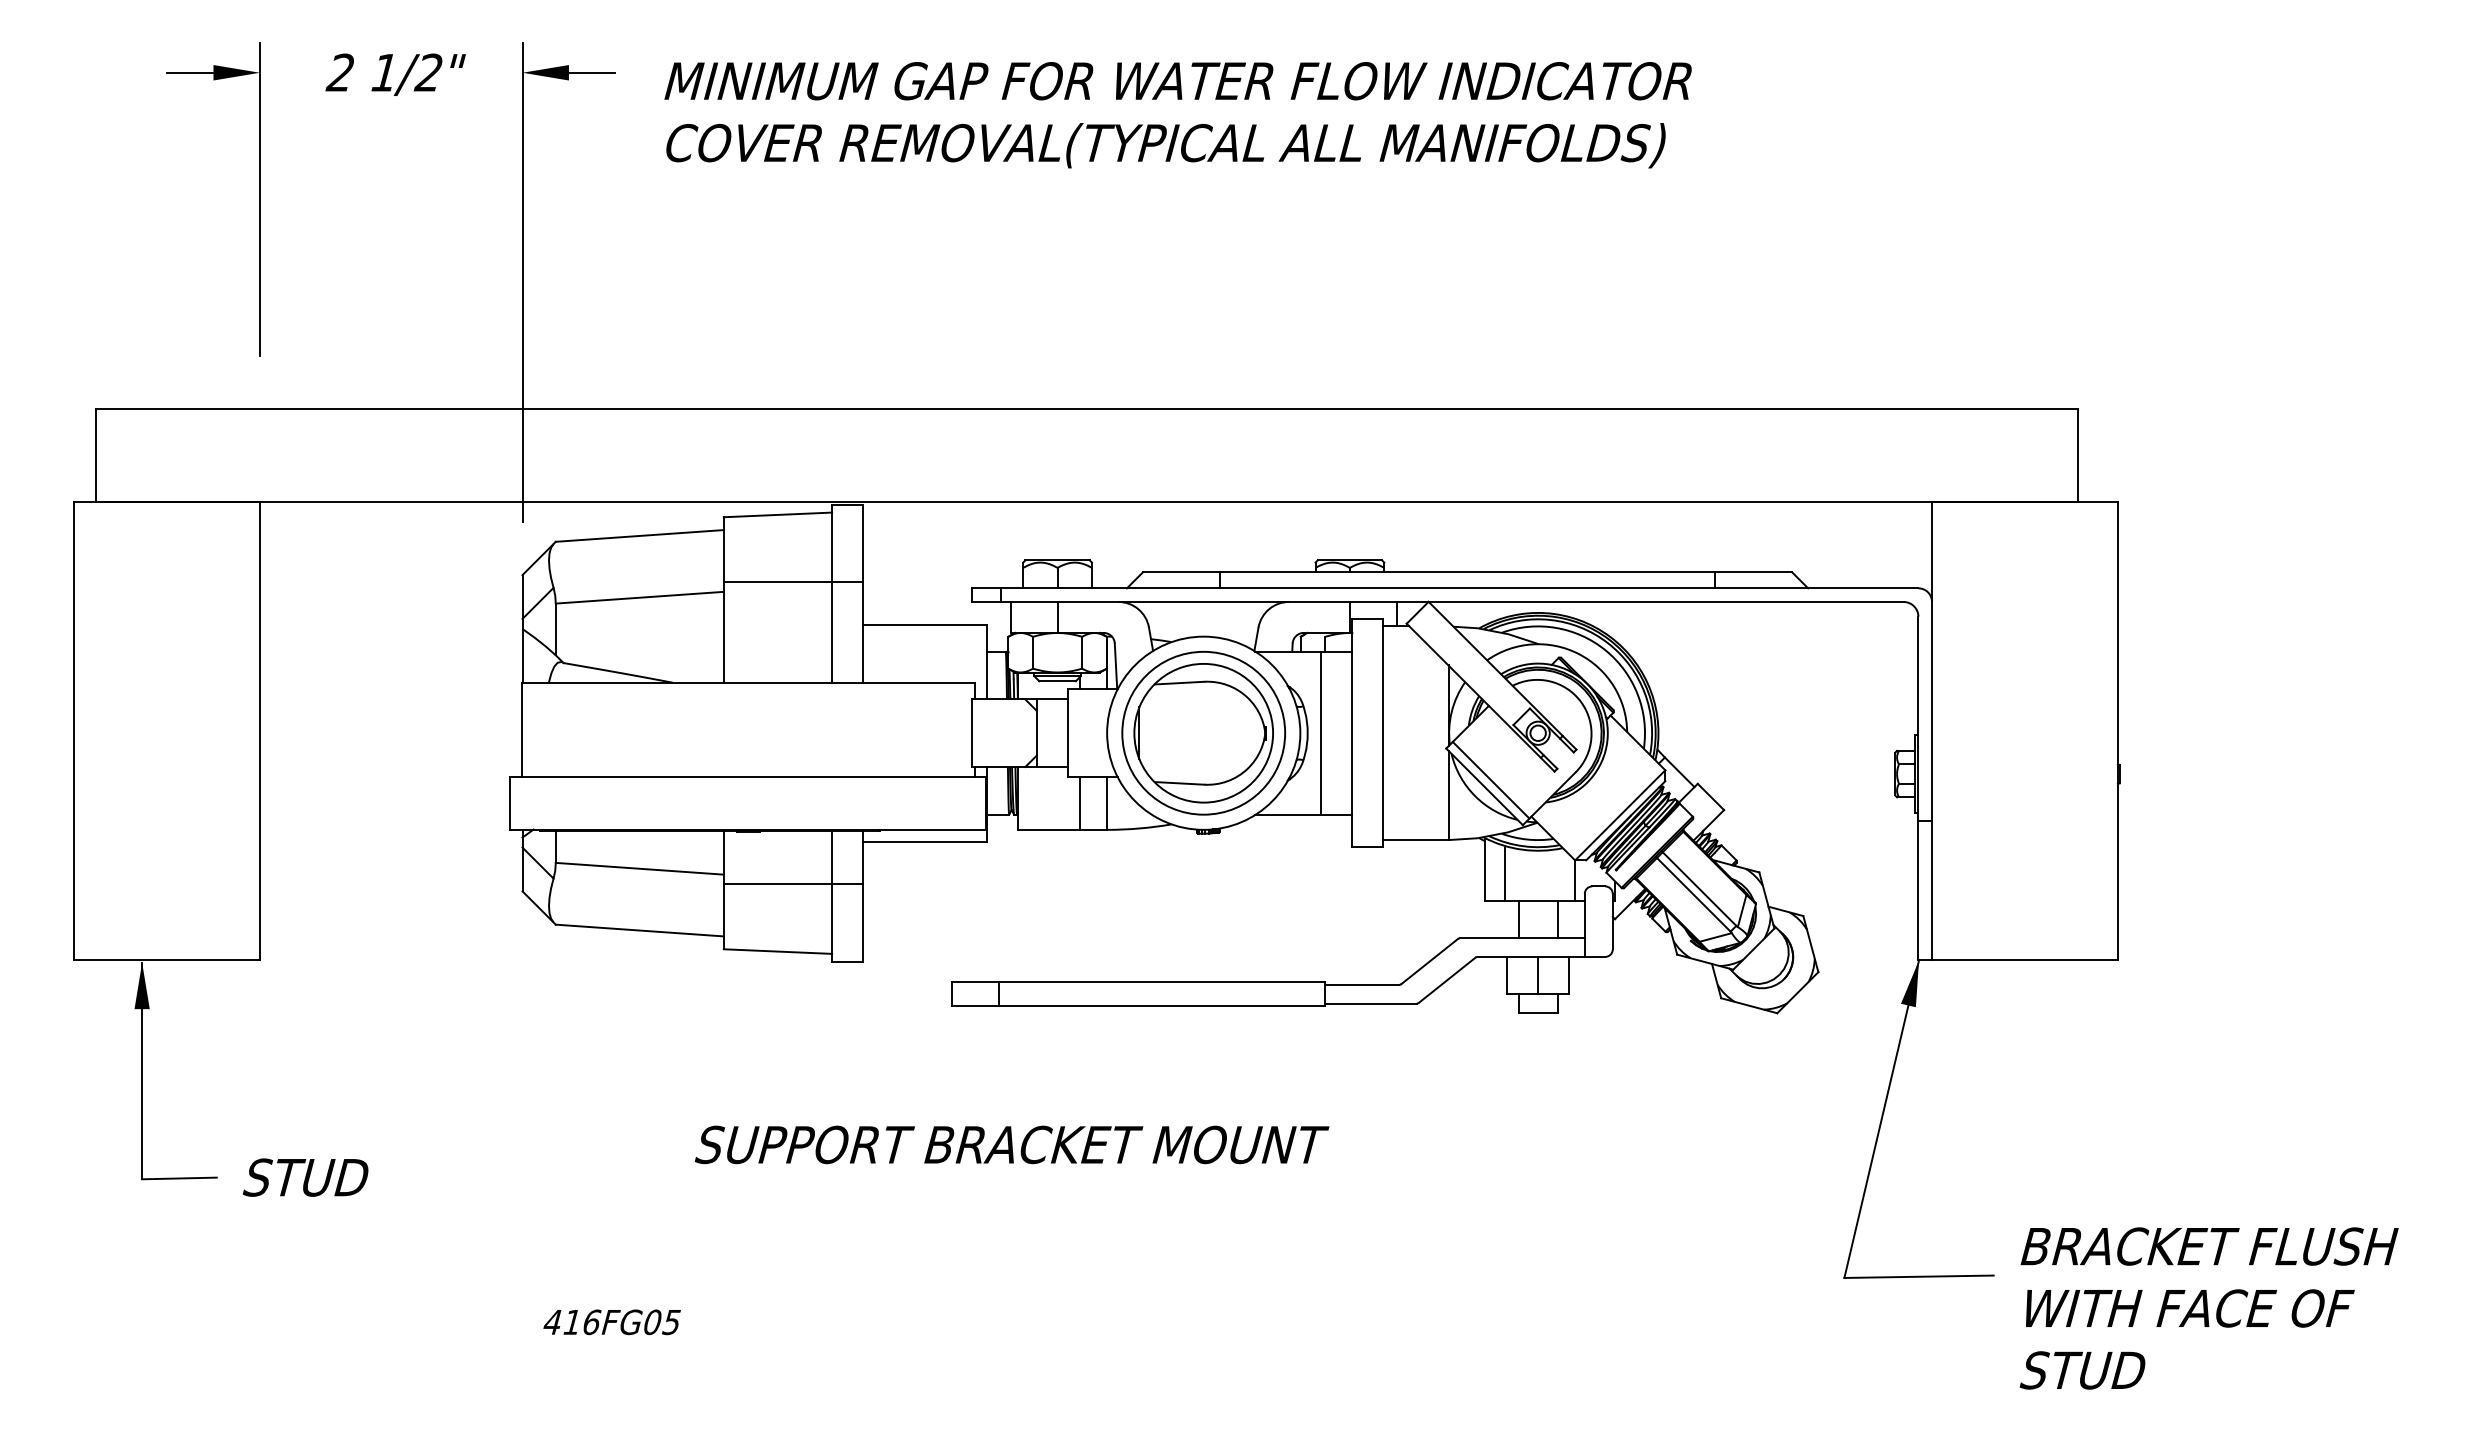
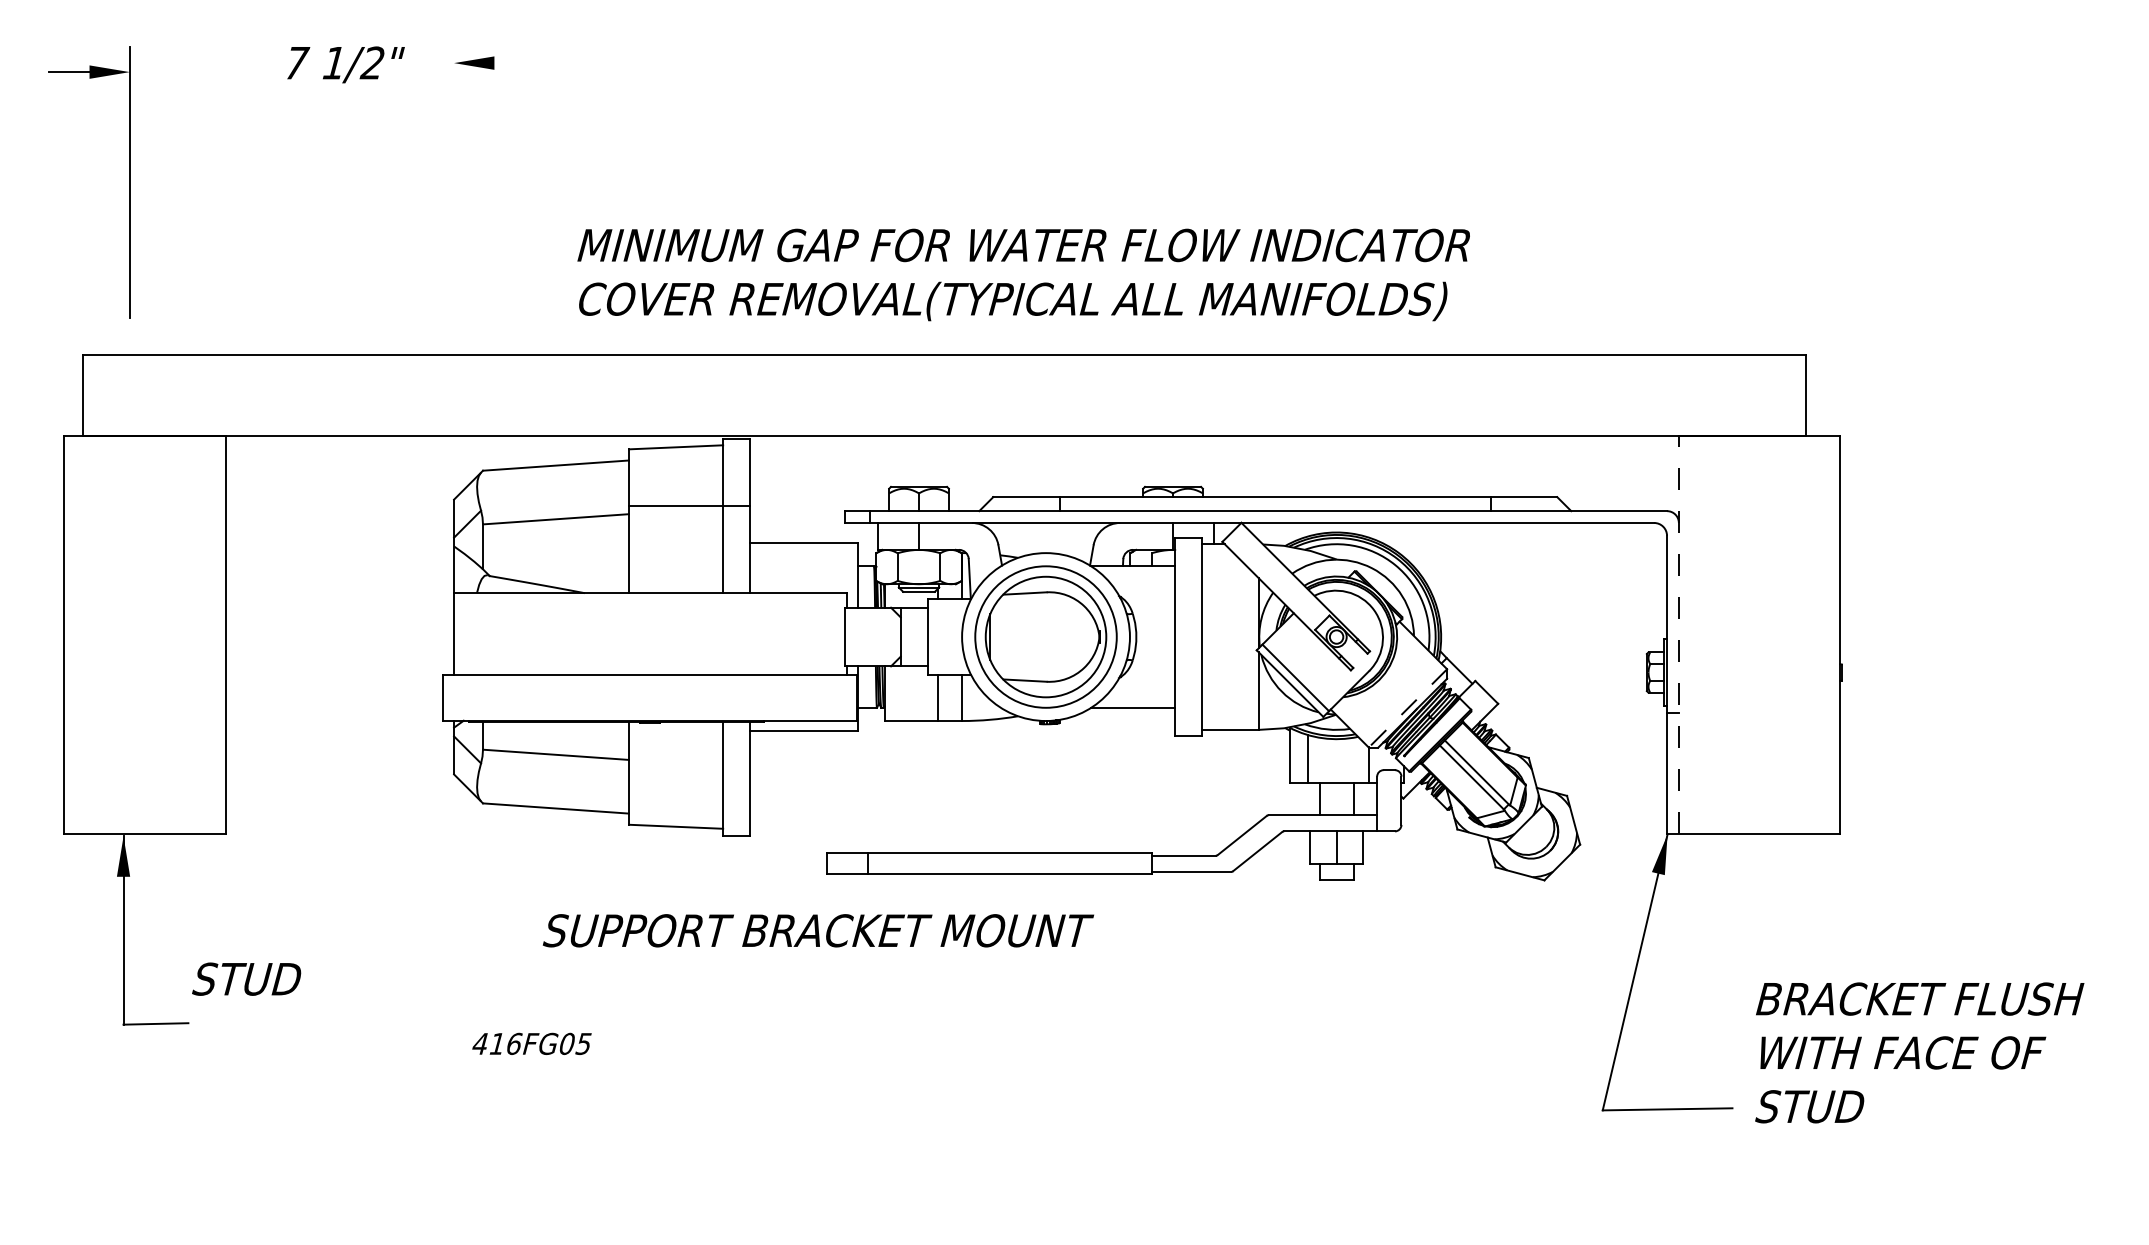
text: (341, 72) -> (296, 62), 2 -> 7
line: (592, 73) -> (514, 63), removed
text: (1177, 114) -> (1023, 274), moved
part: (259, 199) -> (129, 182), moved
line: (523, 282) -> (454, 245), removed
line: (1931, 730) -> (1678, 634), solid -> dashed
line: (1321, 733) -> (1148, 637), removed
line: (1619, 815) -> (1407, 708), solid -> dashed
line: (793, 884) -> (689, 768), removed
text: (1012, 1144) -> (818, 930), moved
text: (305, 1176) -> (246, 978), moved
text: (2208, 1308) -> (1919, 1052), moved
text: (611, 1321) -> (531, 1043), moved

